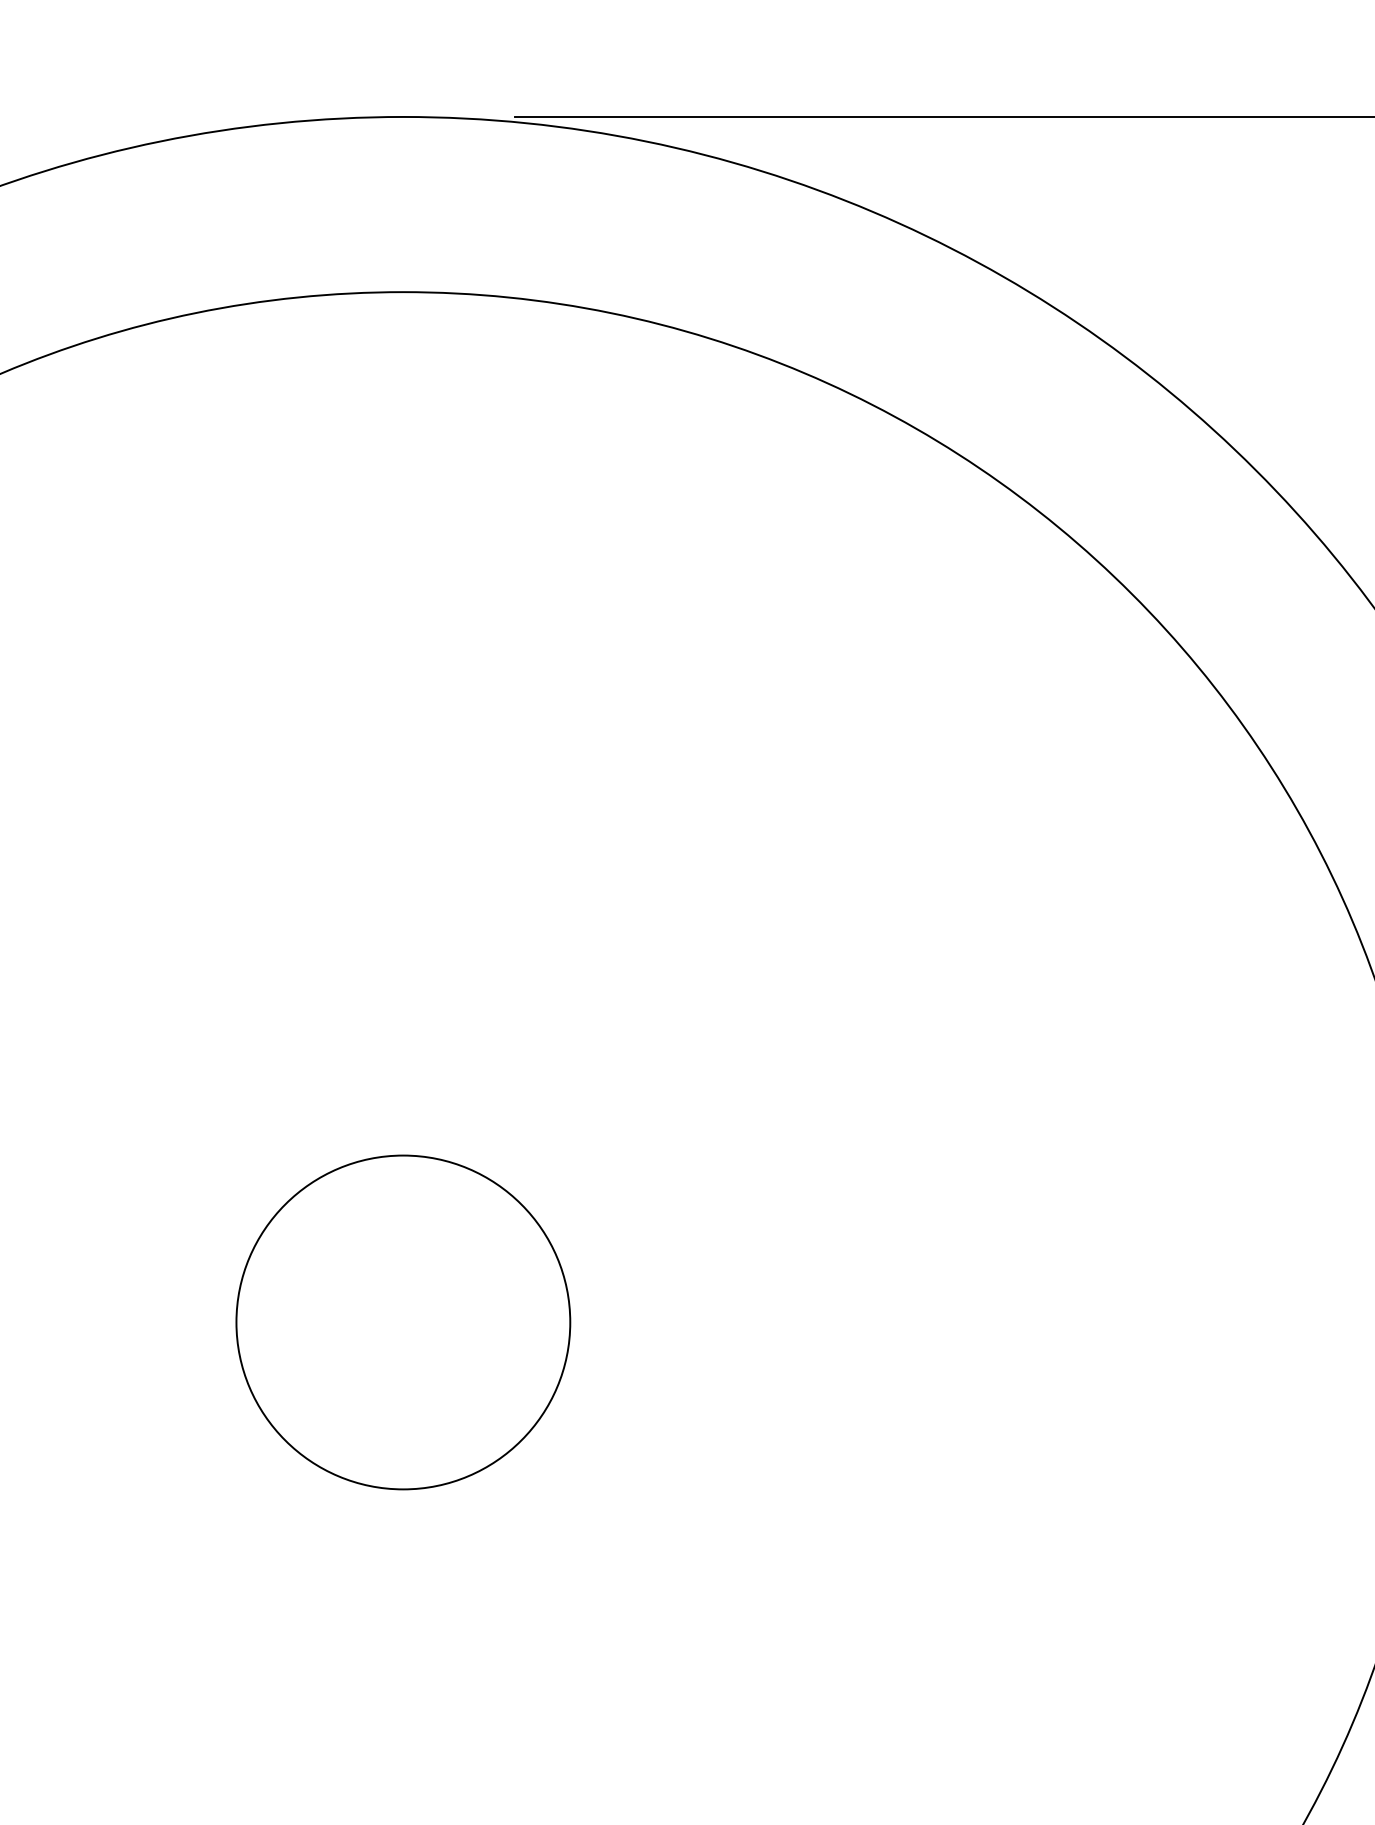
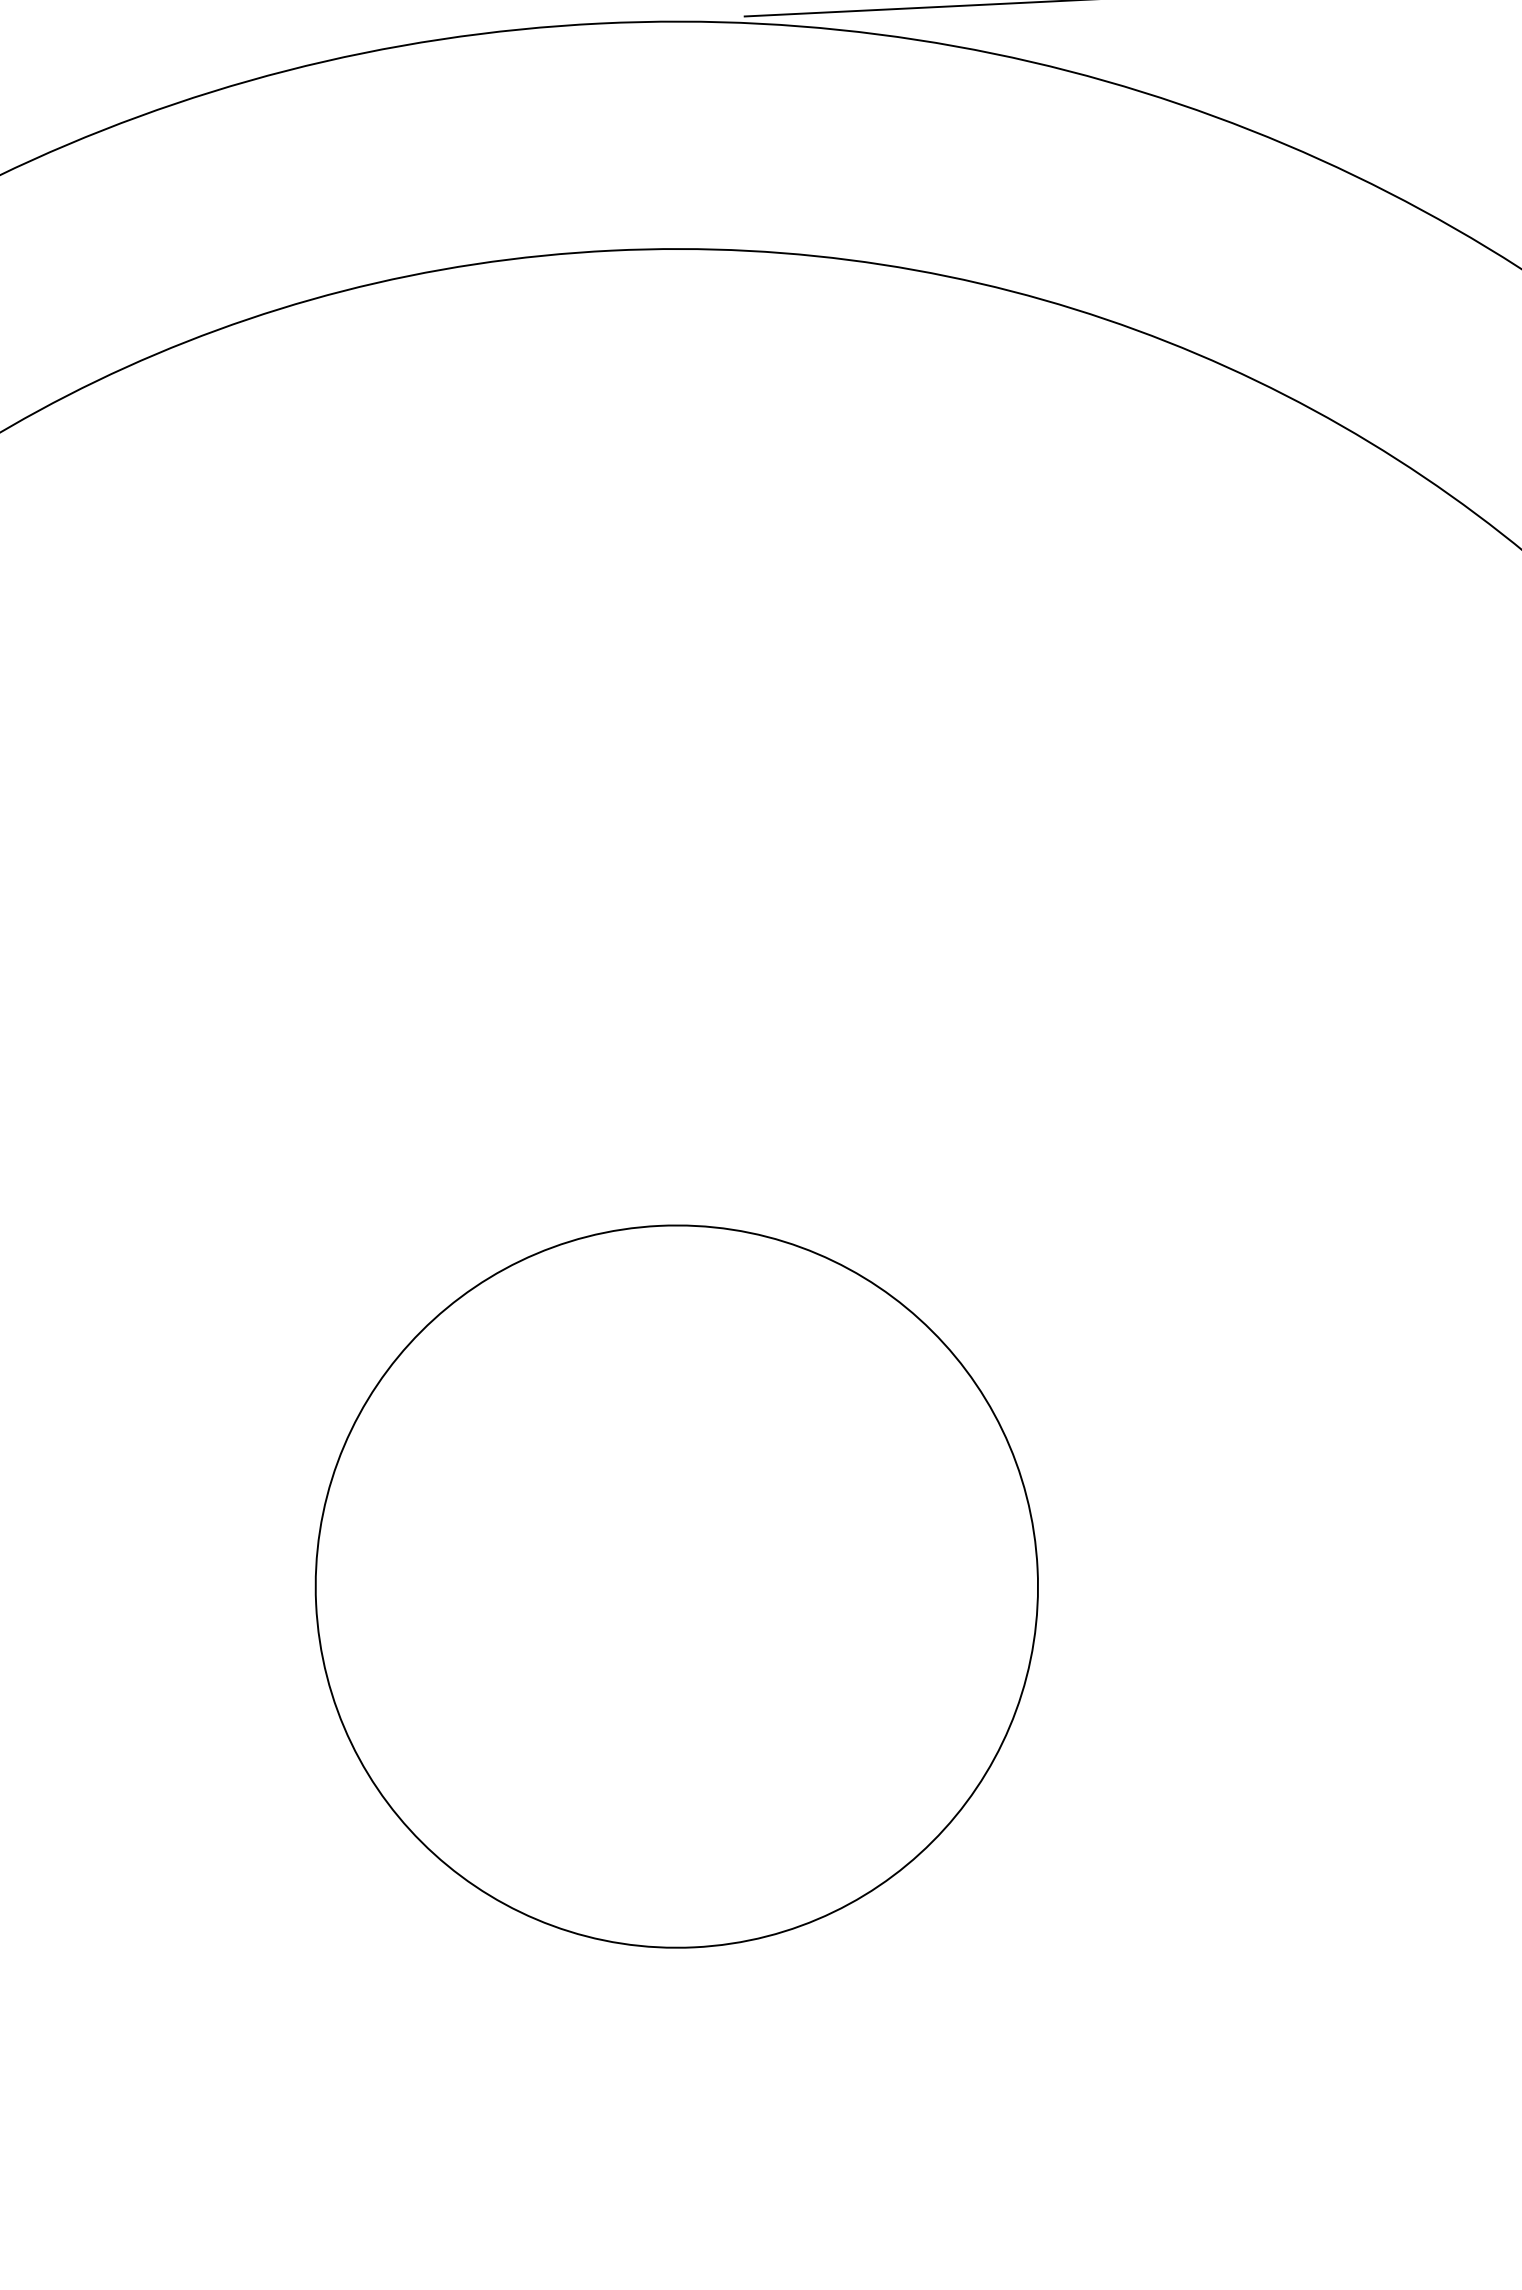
circle: (403, 1322) -> (677, 1586), size x1.67

